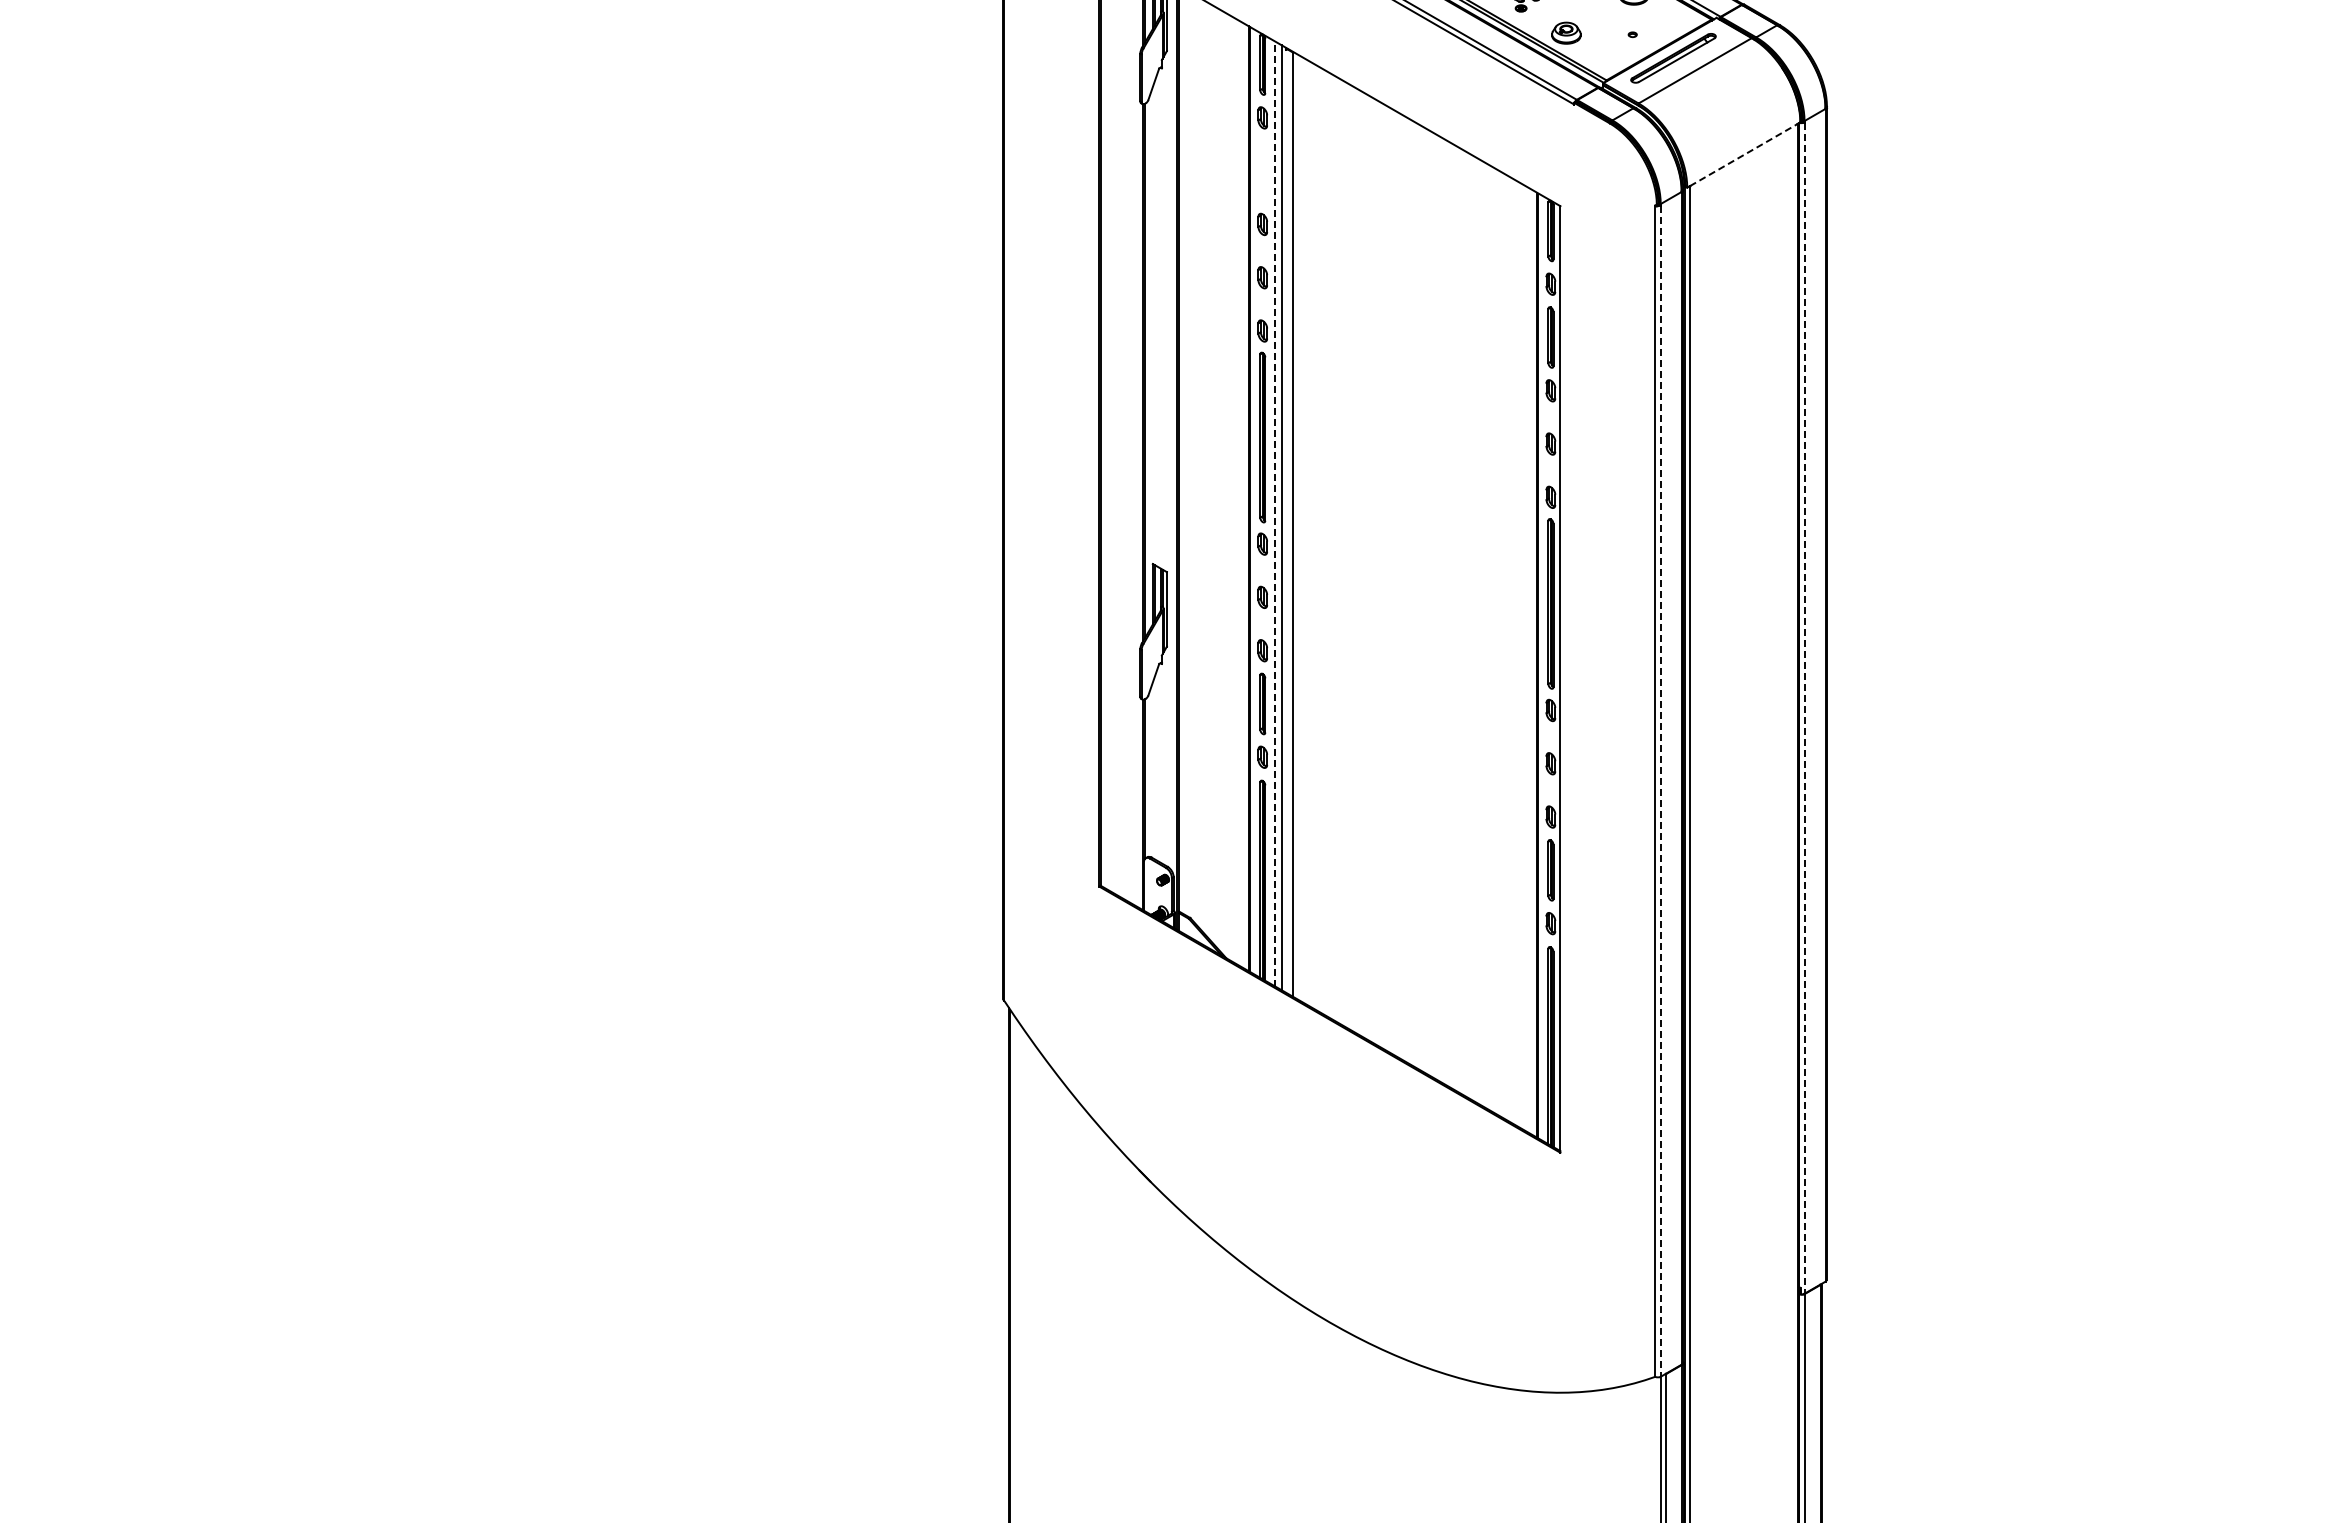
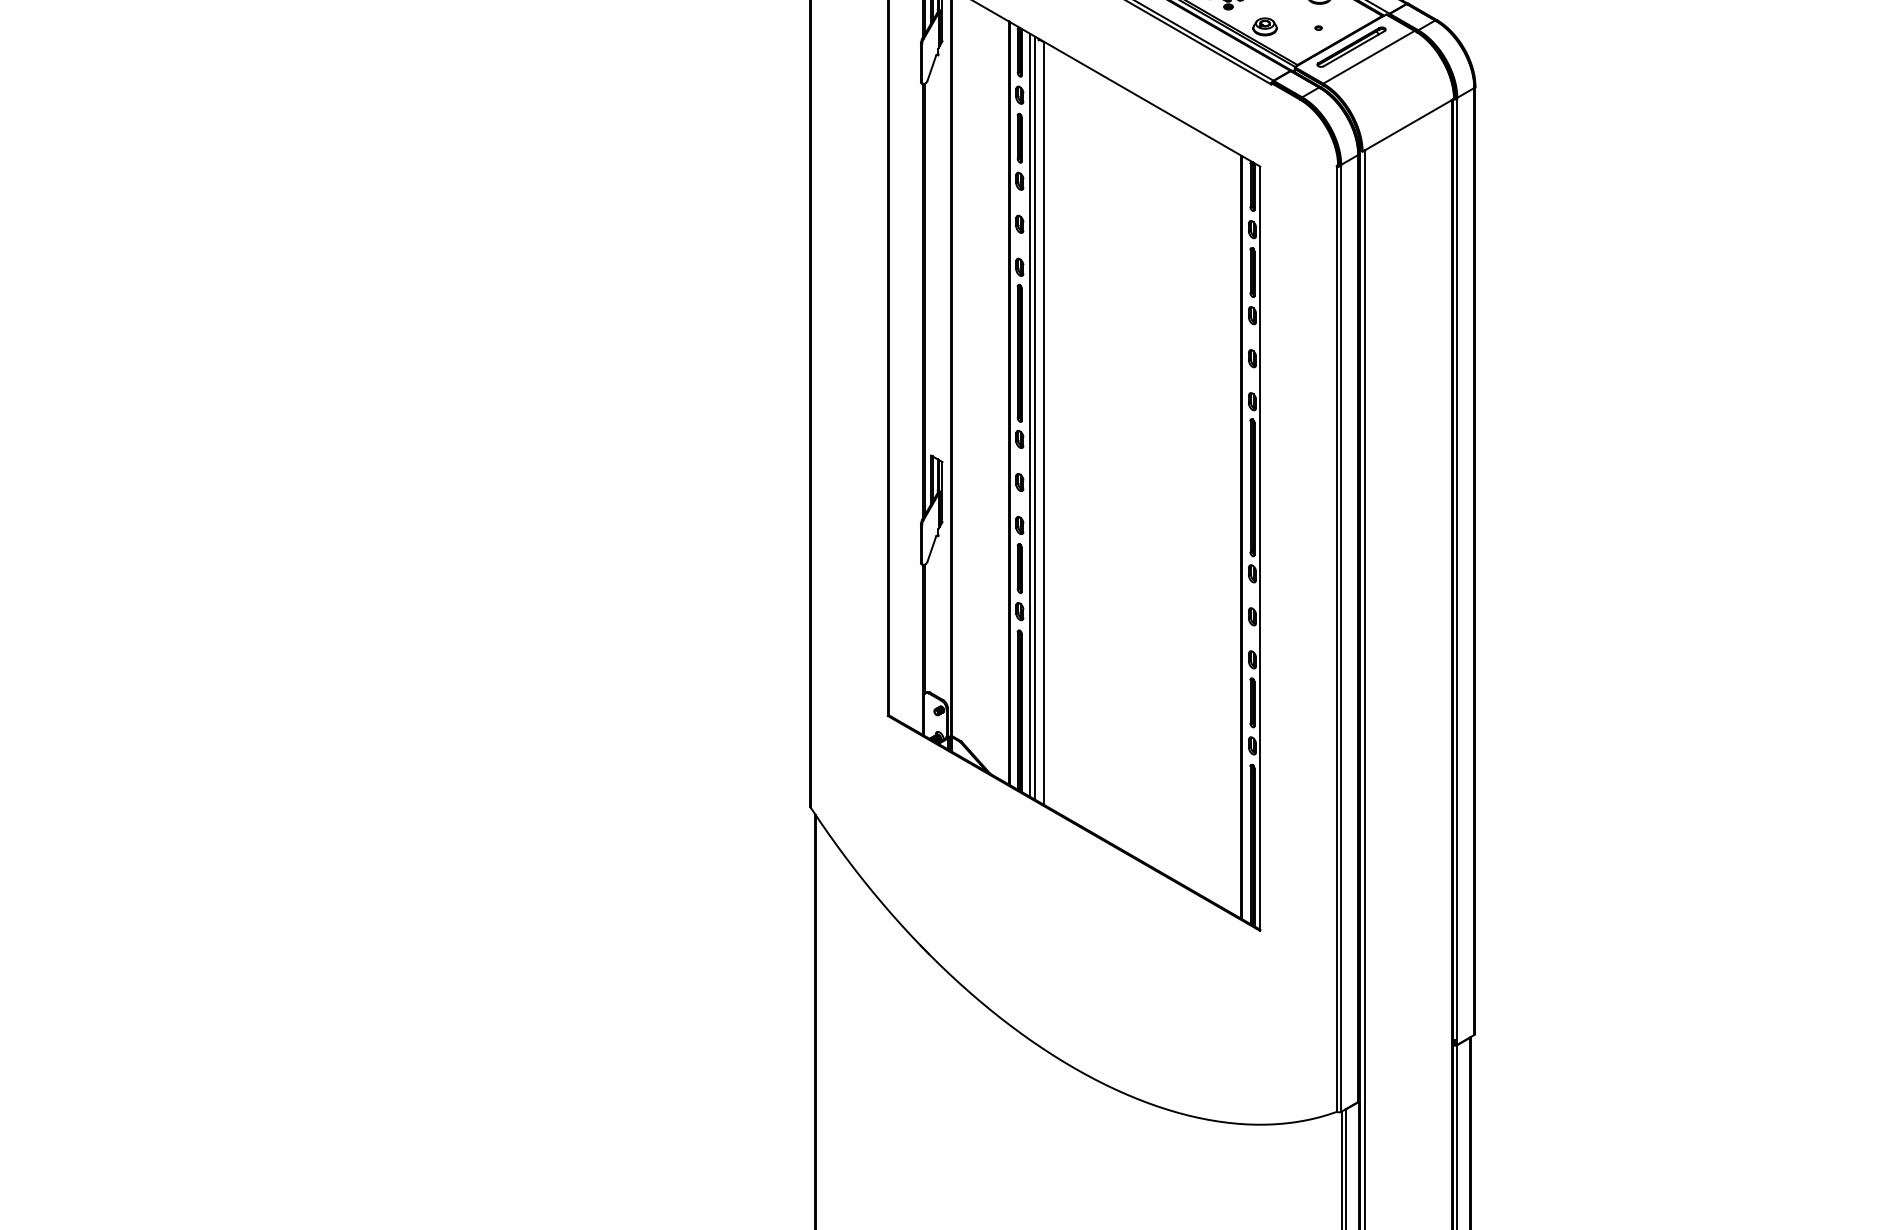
line: (1744, 154) -> (1408, 124), dashed -> solid
part: (1262, 171) -> (1019, 138), added
line: (1275, 513) -> (1030, 414), dashed -> solid
line: (1804, 708) -> (1457, 572), dashed -> solid
line: (1660, 791) -> (1341, 639), dashed -> solid

